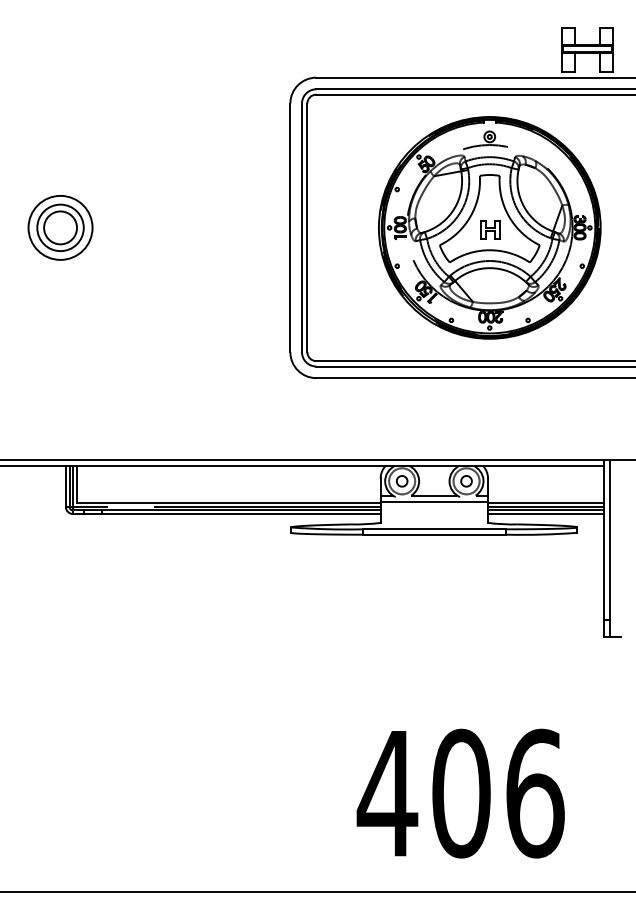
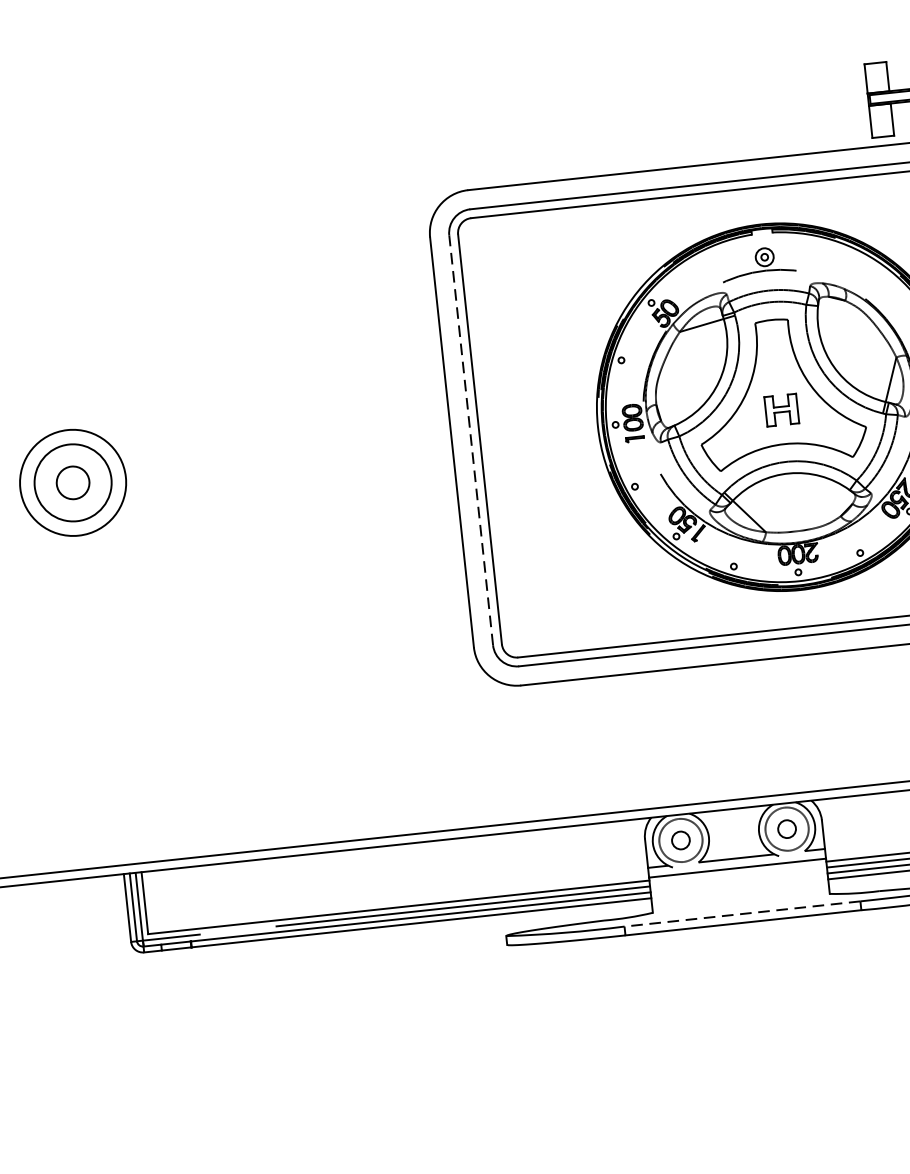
circle: (60, 227) -> (72, 482), size x0.6
line: (302, 227) -> (471, 439), solid -> dashed
line: (434, 529) -> (742, 914), solid -> dashed

